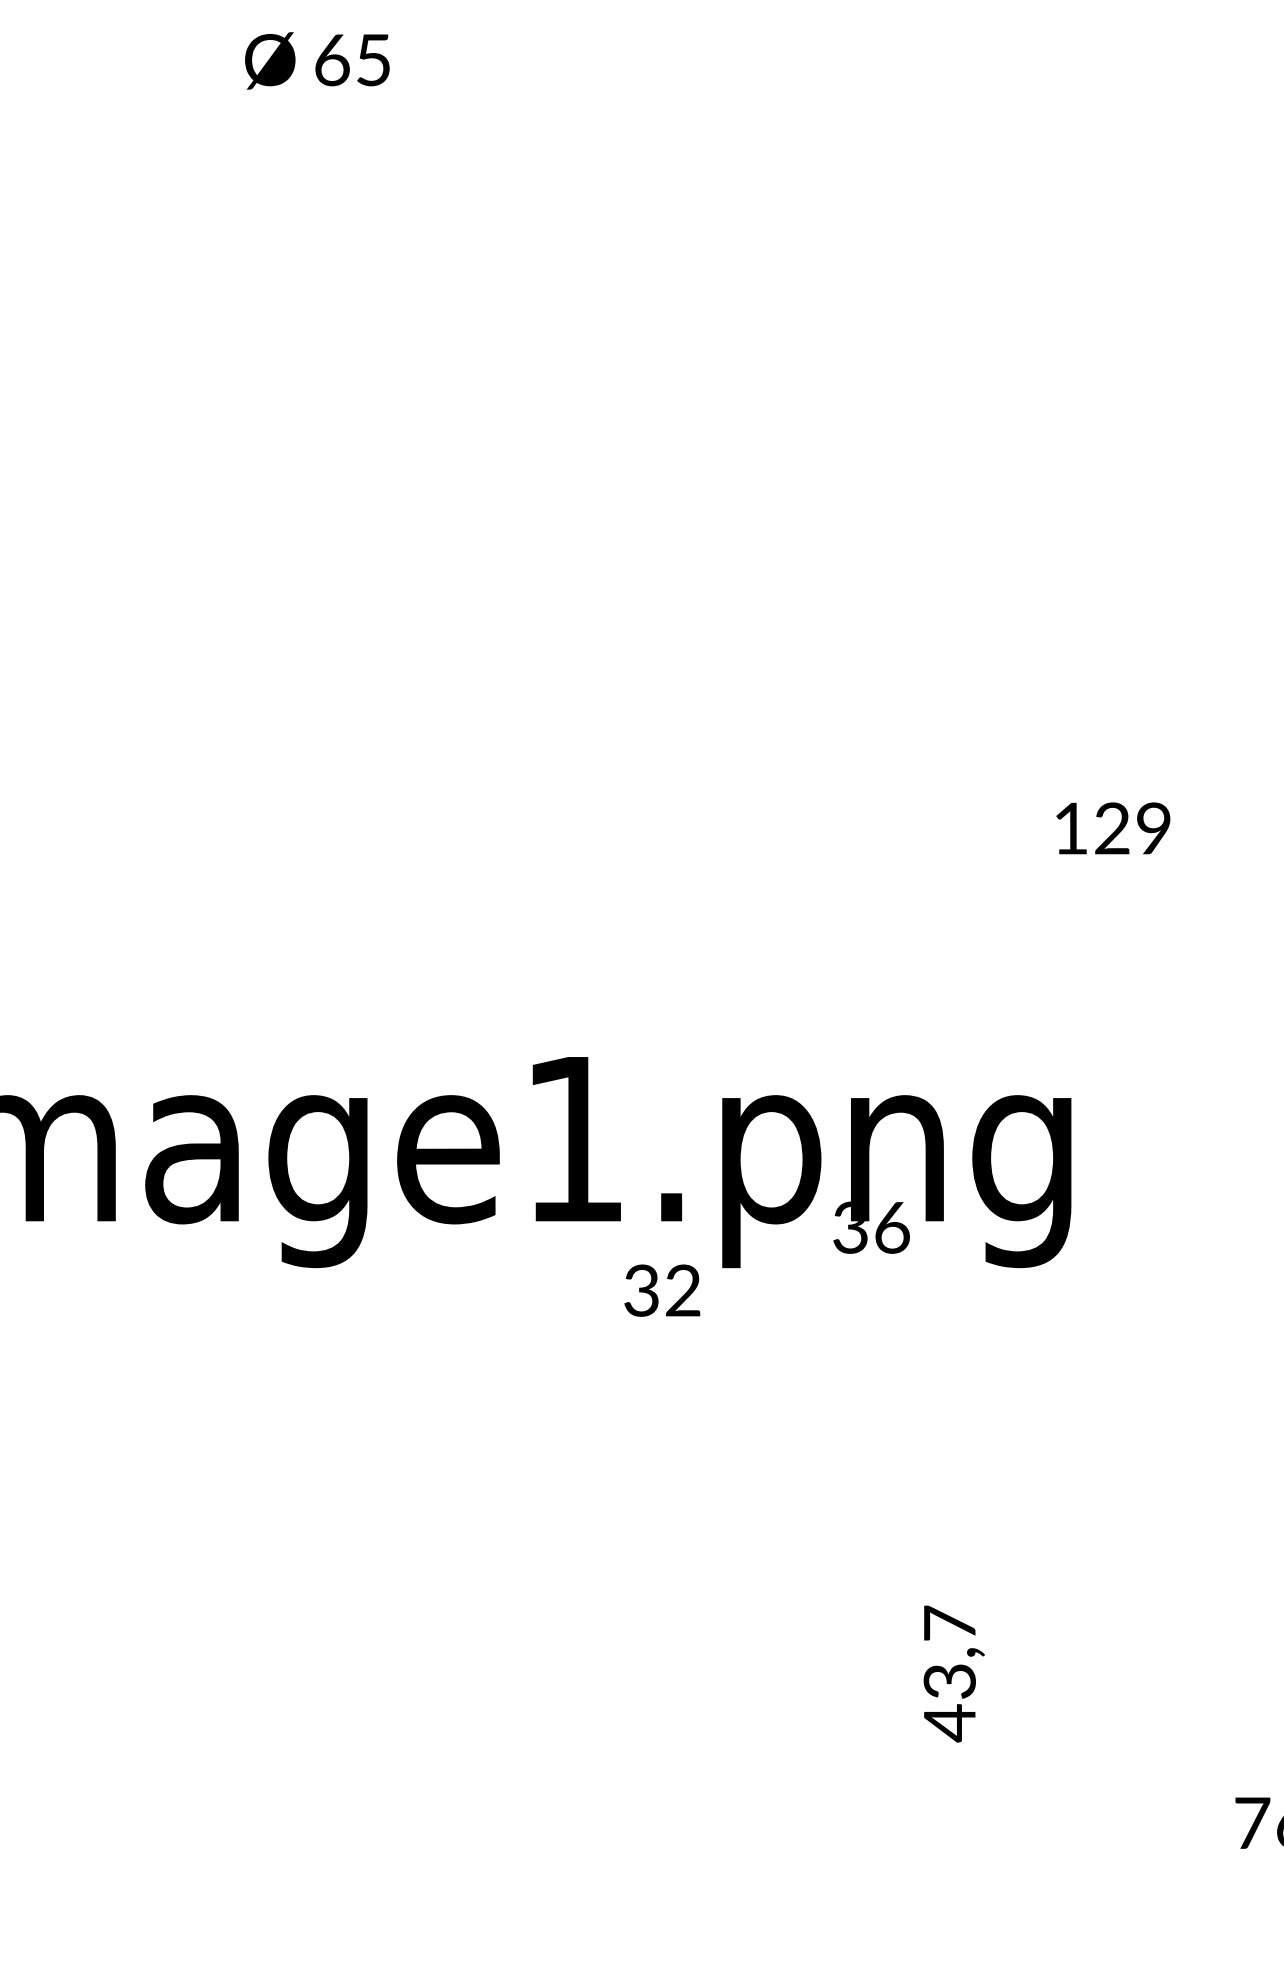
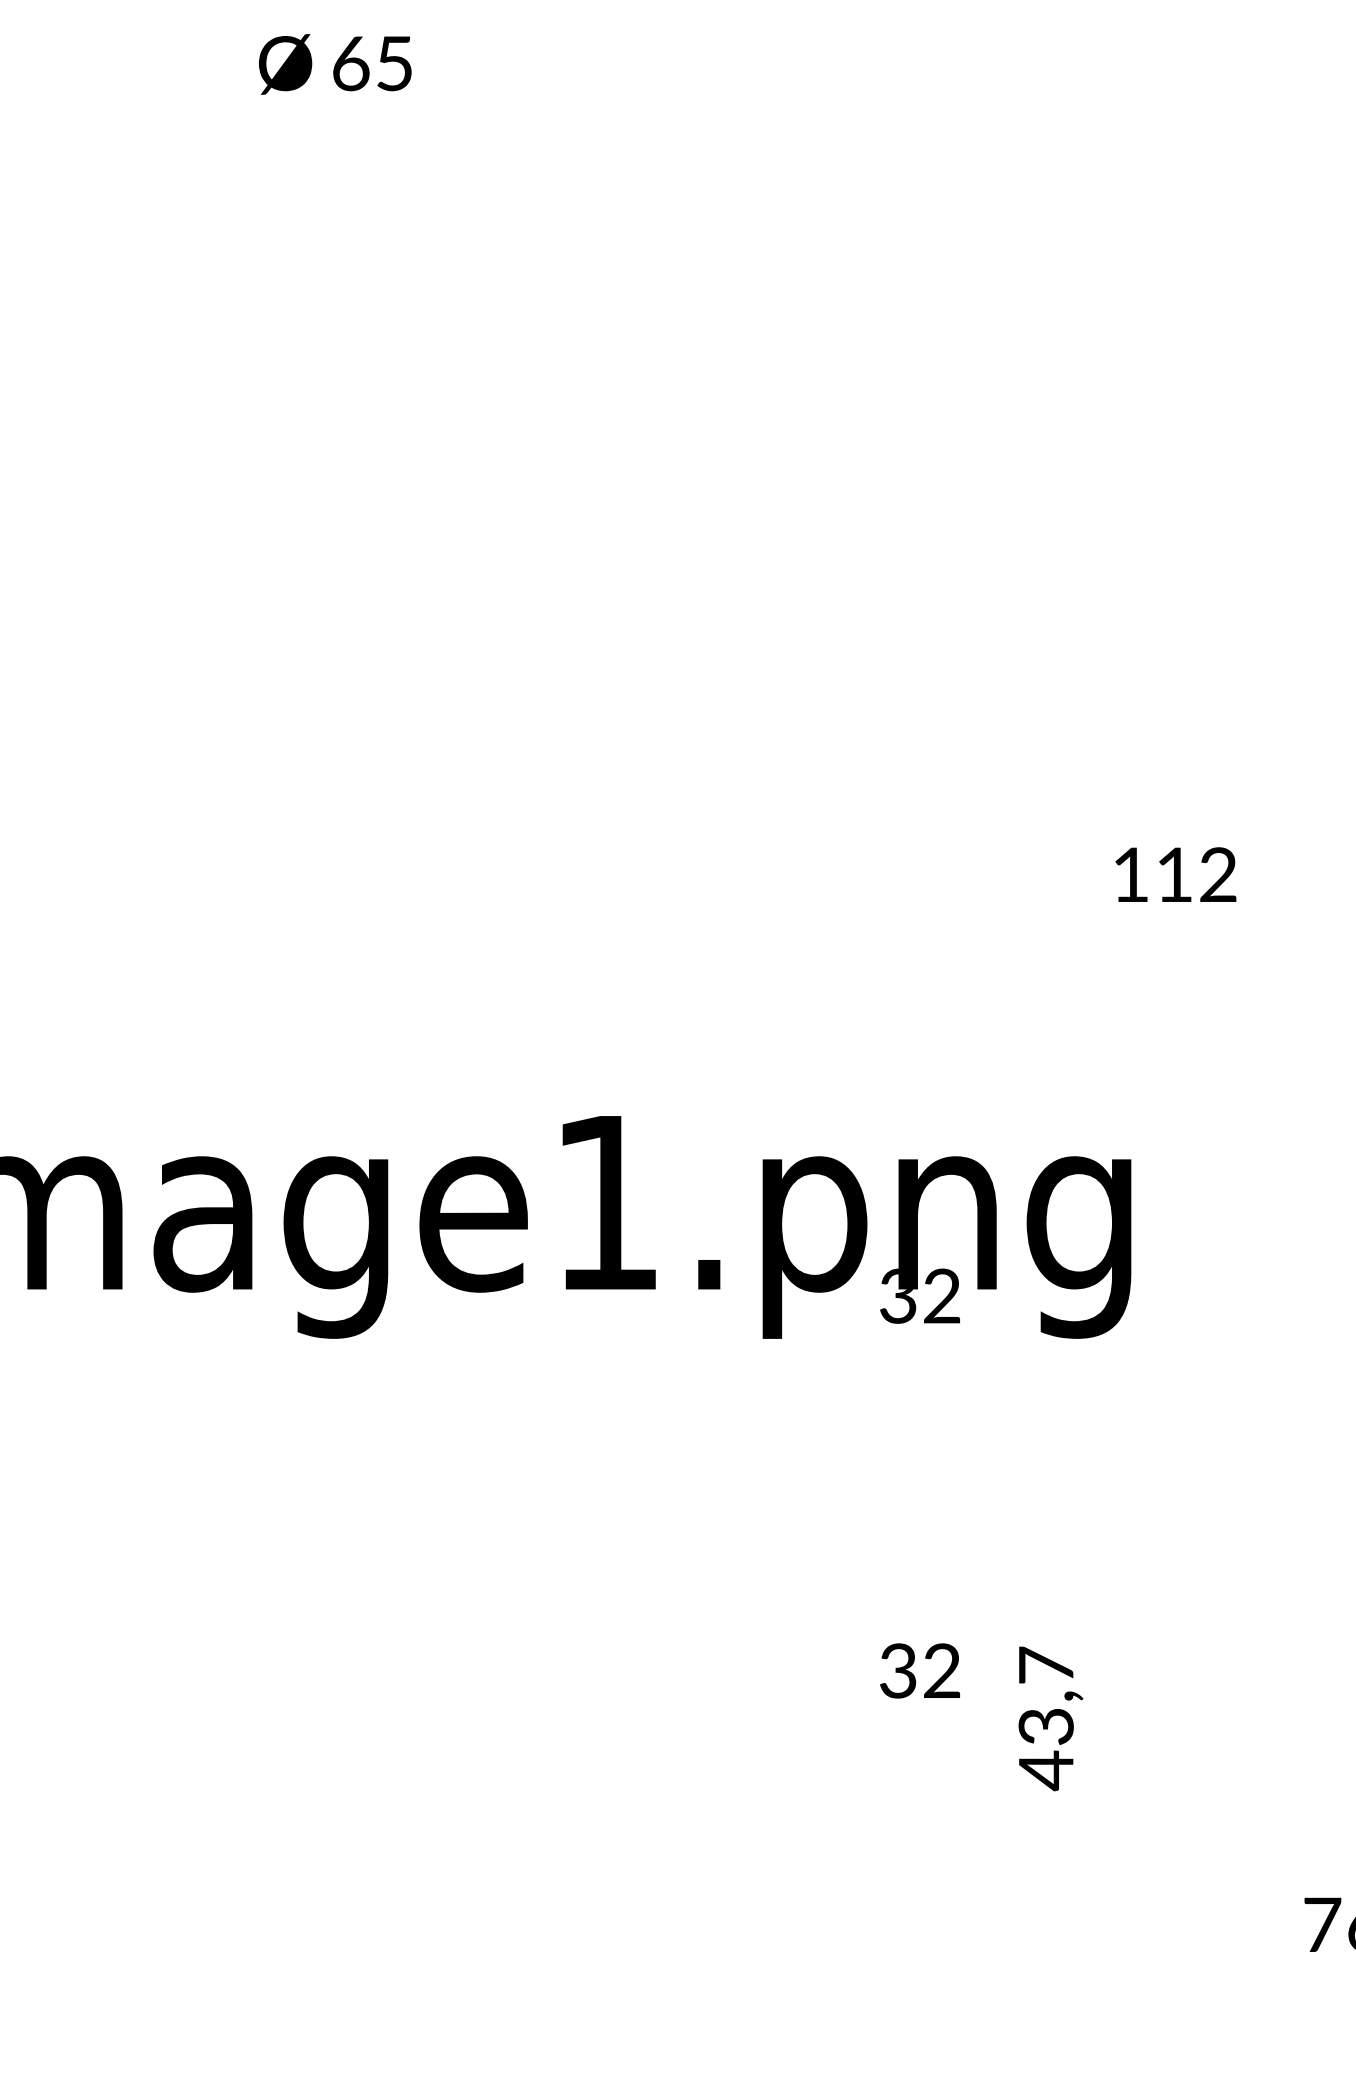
text: (1132, 828) -> (1195, 874), 129 -> 112
text: (892, 1227) -> (942, 1296), 36 -> 32
text: (662, 1290) -> (920, 1670), moved
text: (953, 1673) -> (1050, 1718), moved

